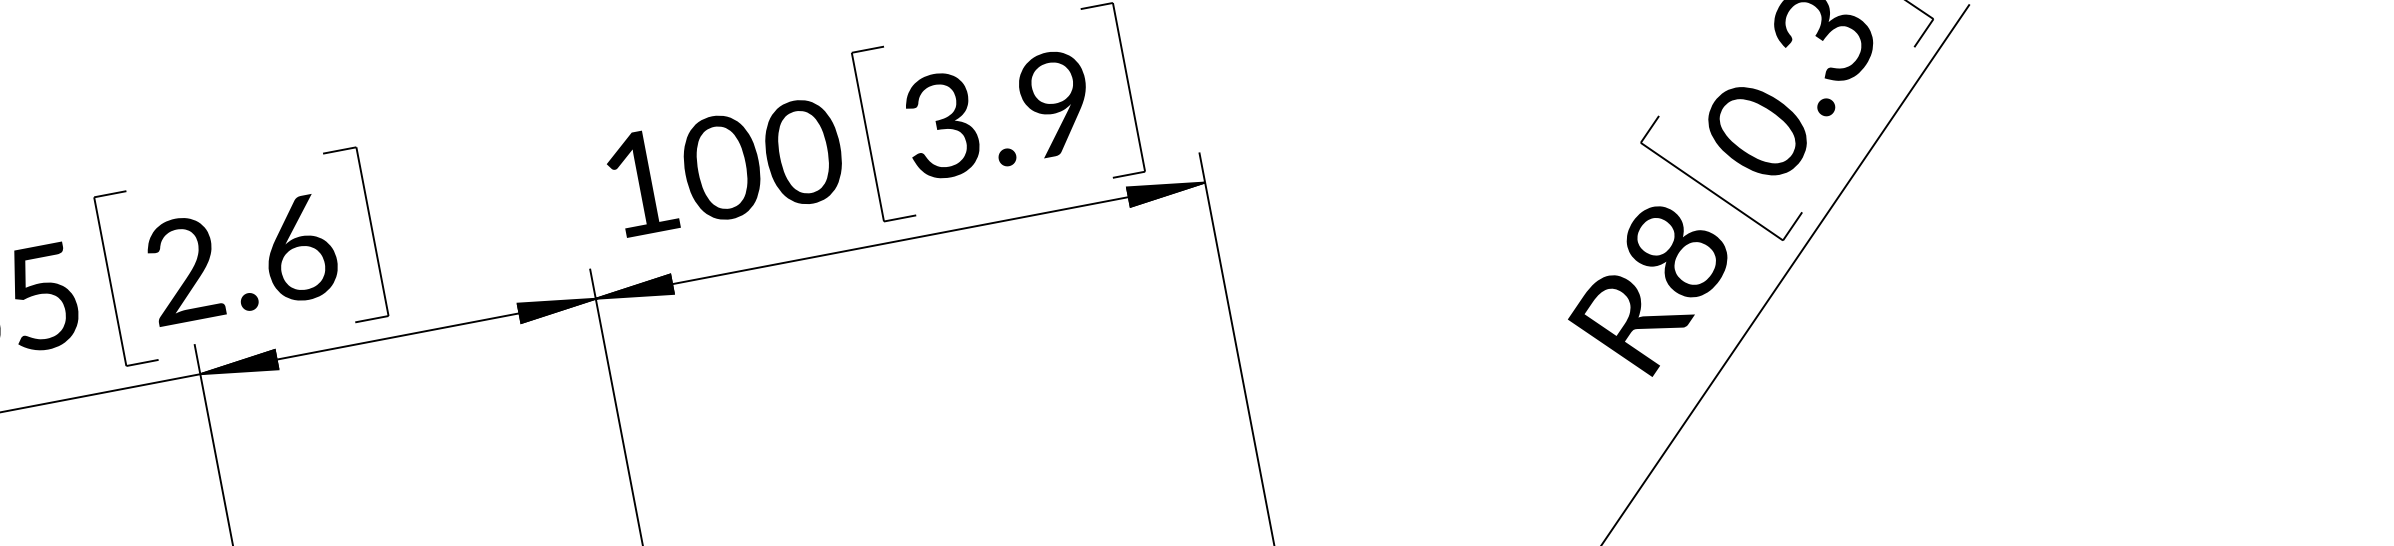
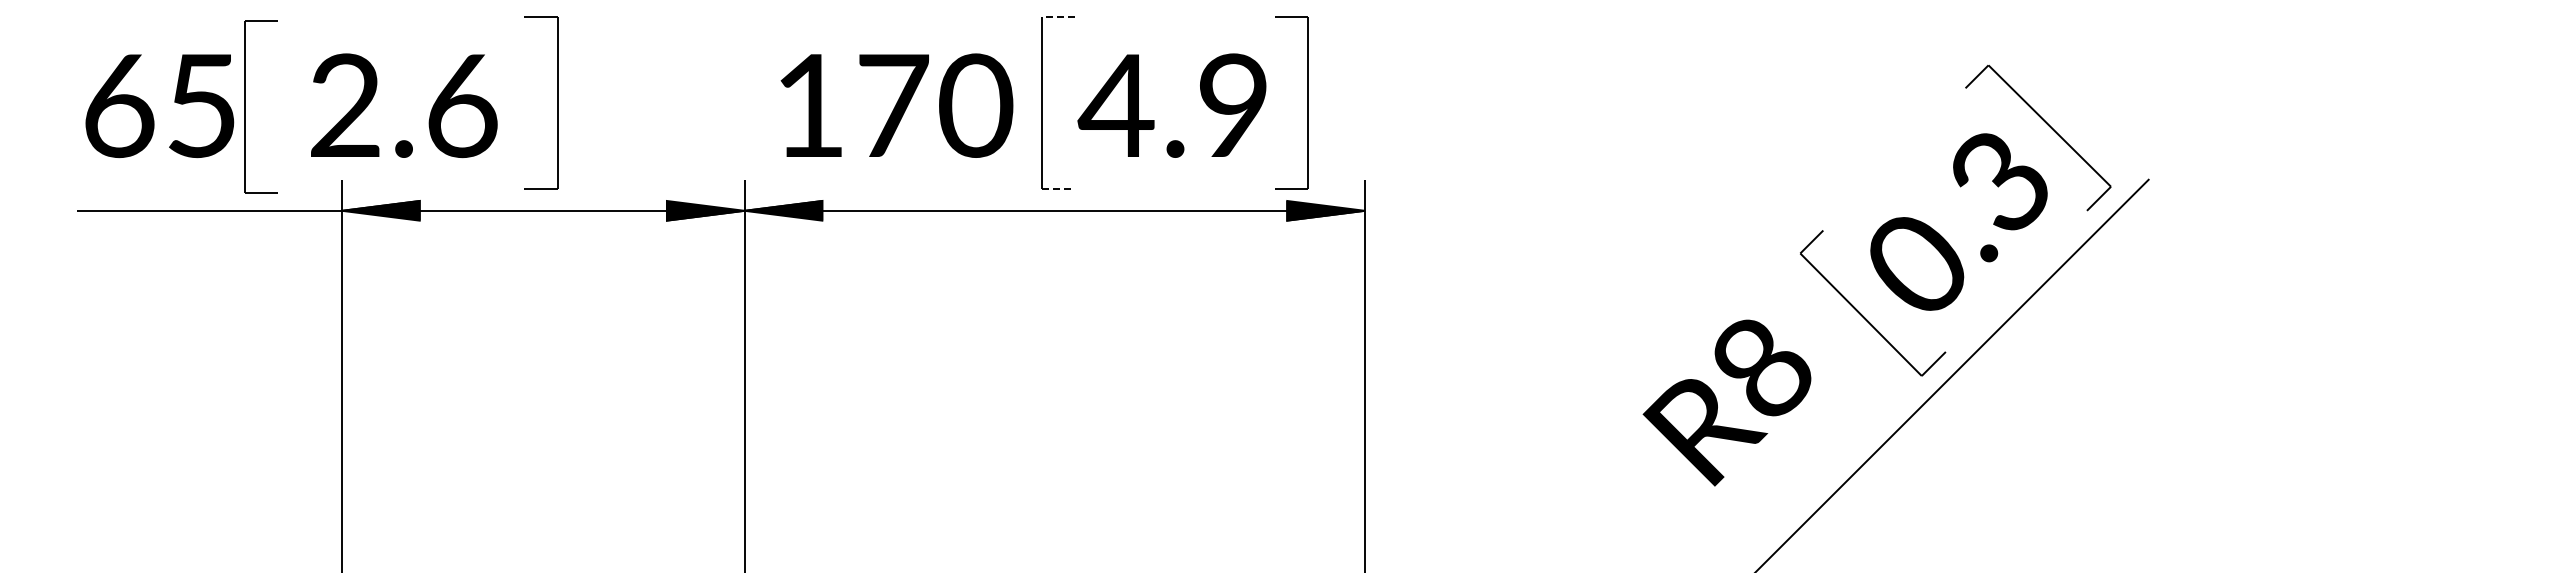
line: (867, 50) -> (1058, 17), solid -> dashed
text: (940, 125) -> (1115, 105), 3.9 -> 4.9
text: (722, 167) -> (893, 105), 100 -> 170
line: (900, 217) -> (1059, 188), solid -> dashed
part: (372, 231) -> (557, 102), moved
part: (110, 281) -> (245, 106), moved
text: (1648, 292) -> (1726, 402), moved

